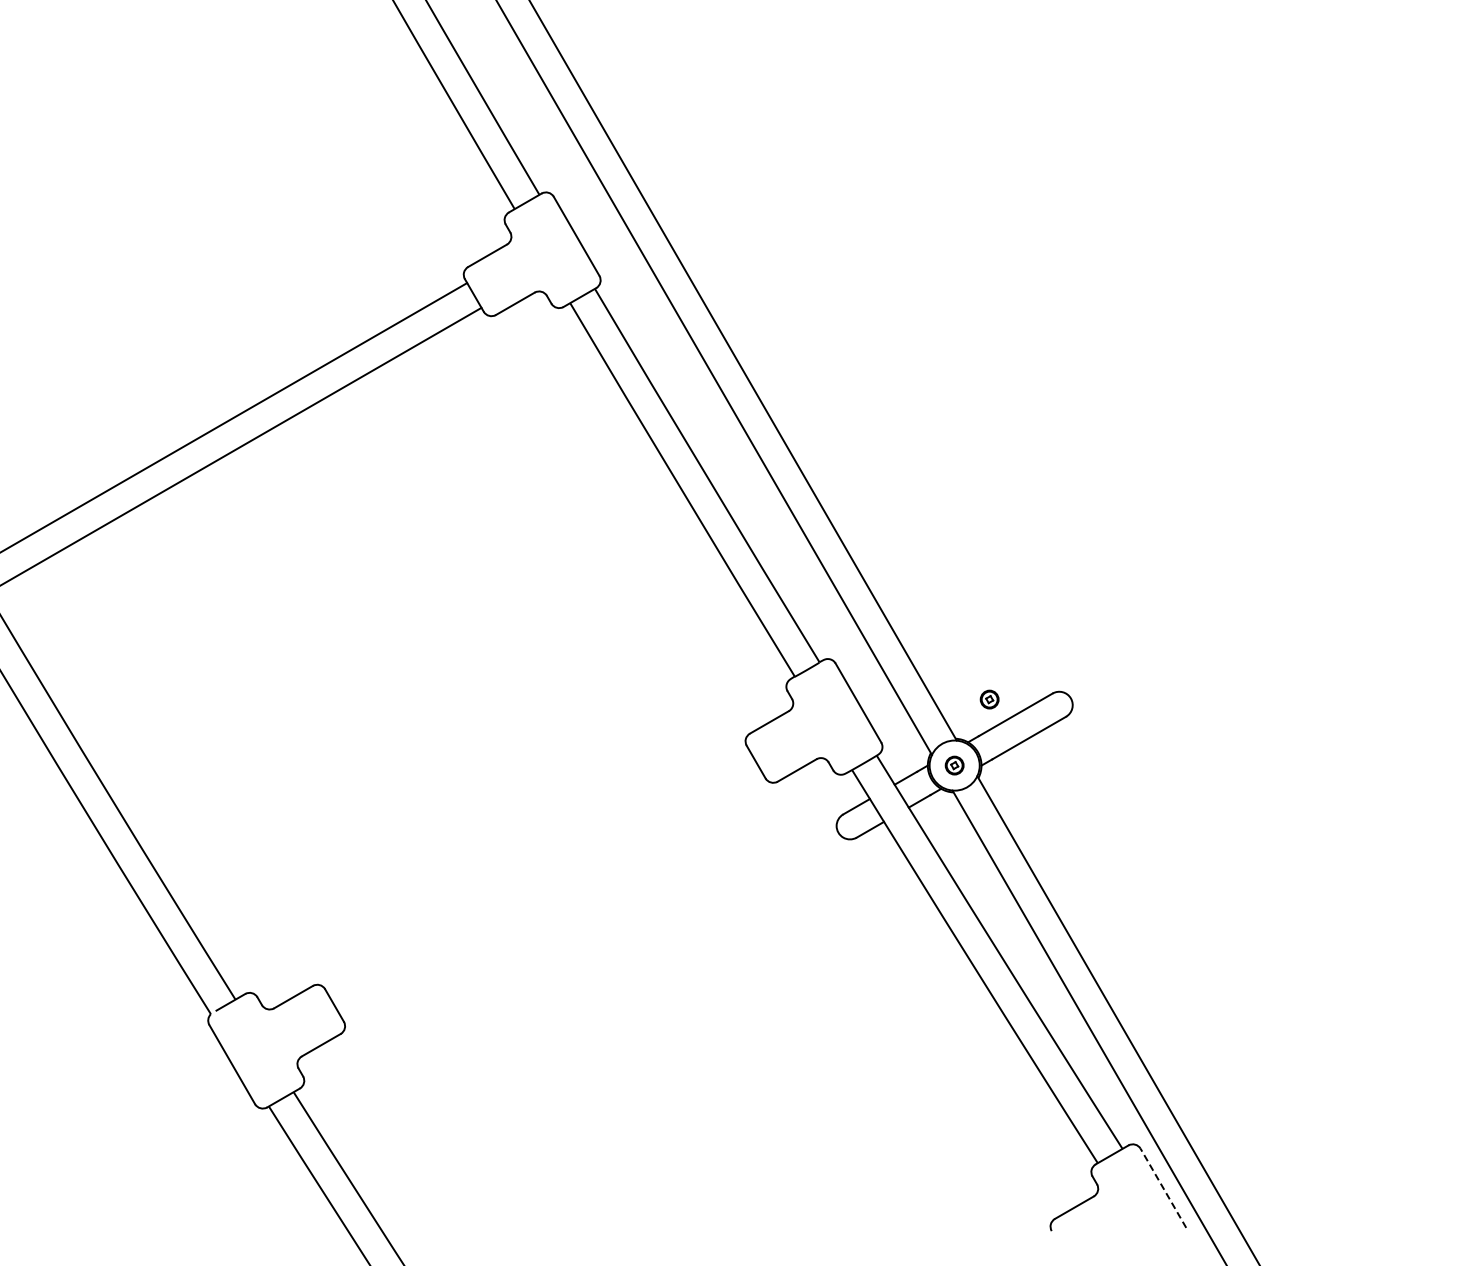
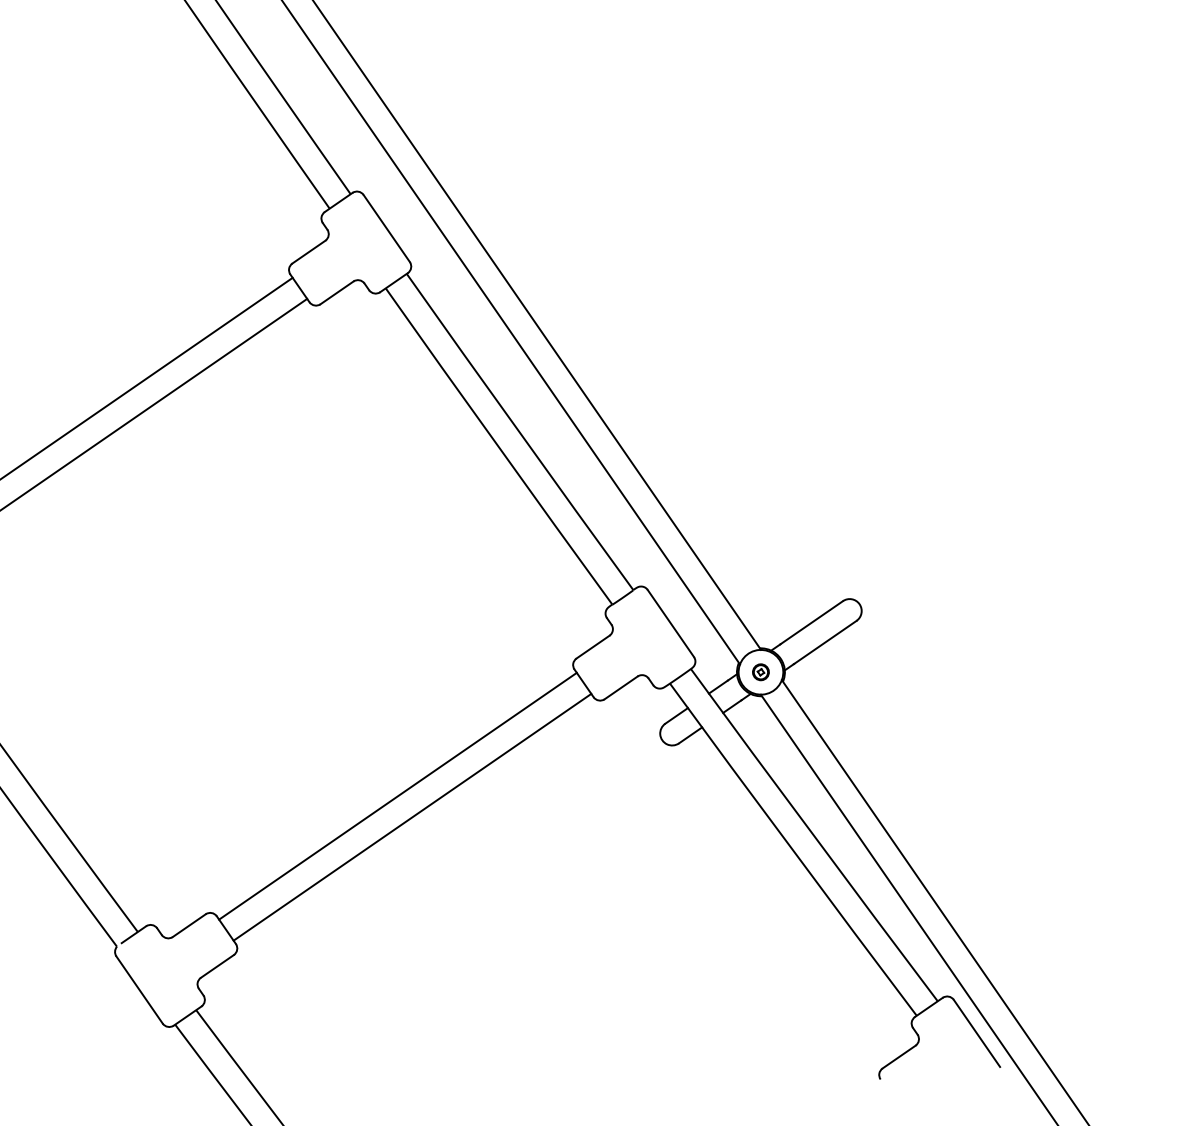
part: (989, 699) -> (787, 610), removed
line: (538, 871) -> (398, 796), added
line: (552, 895) -> (412, 816), added
line: (1163, 1188) -> (977, 1033), dashed -> solid

